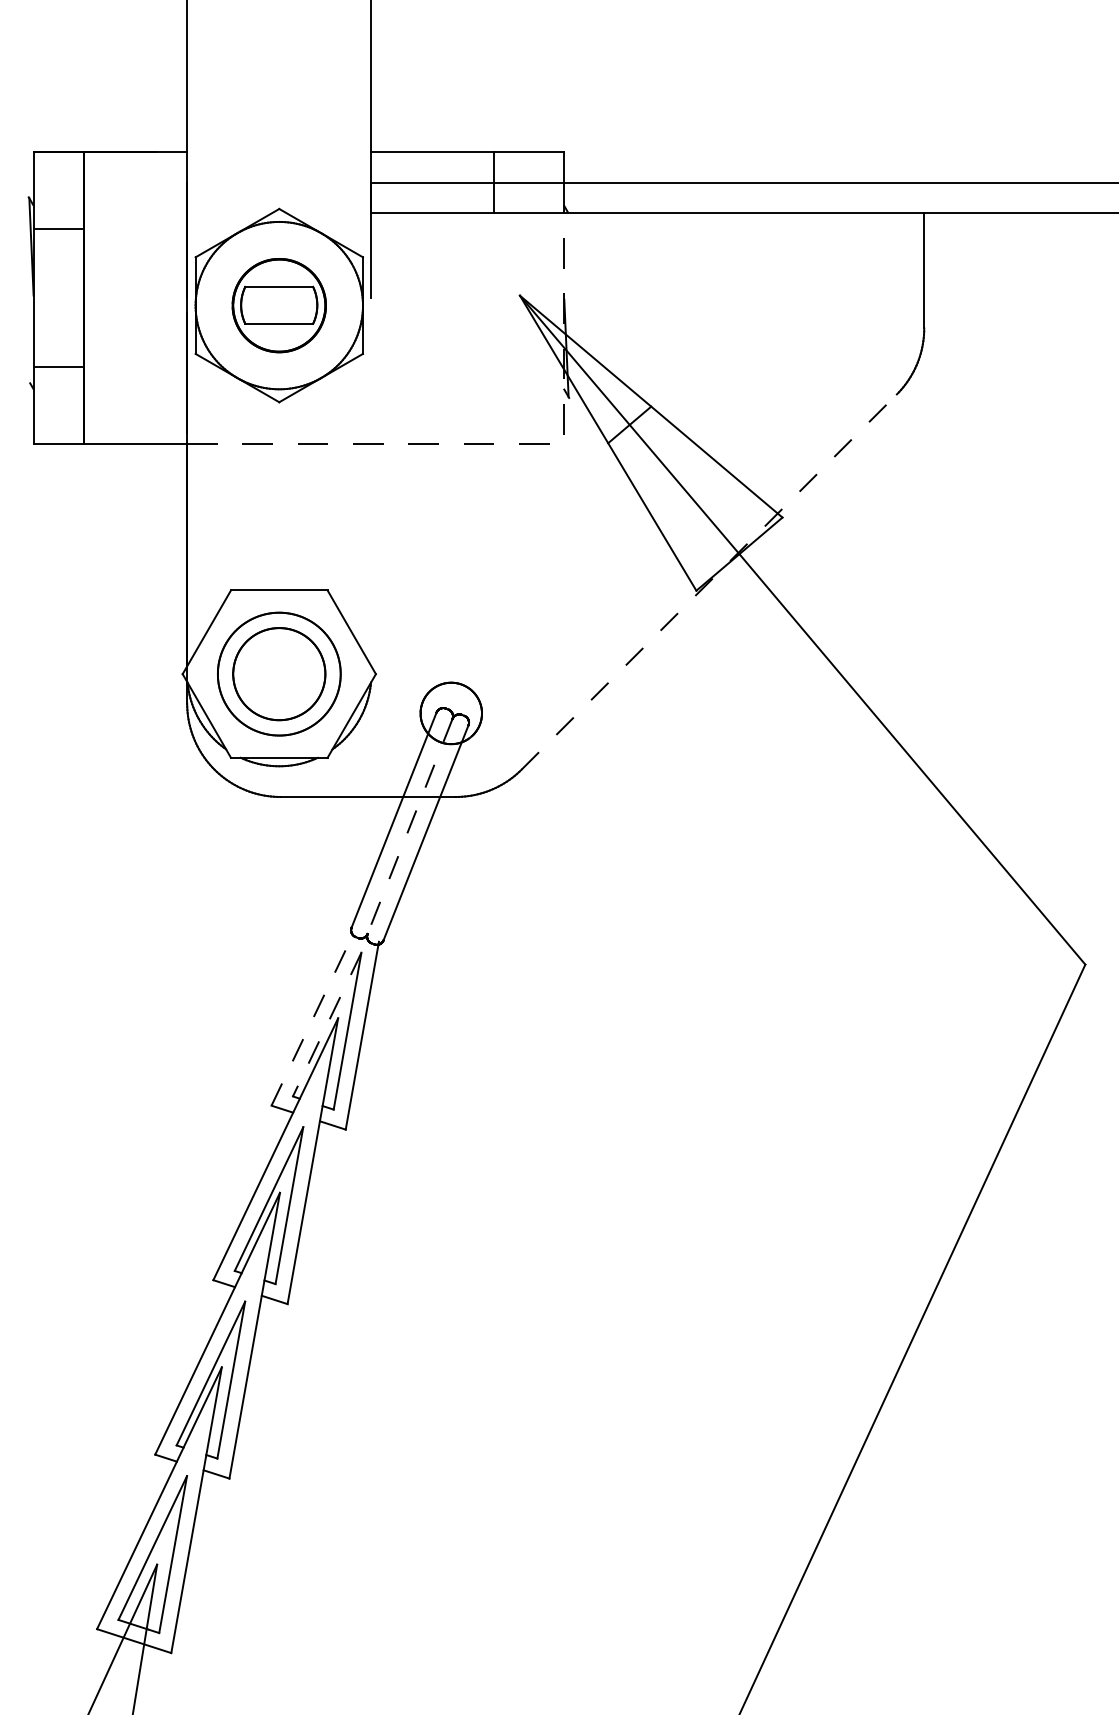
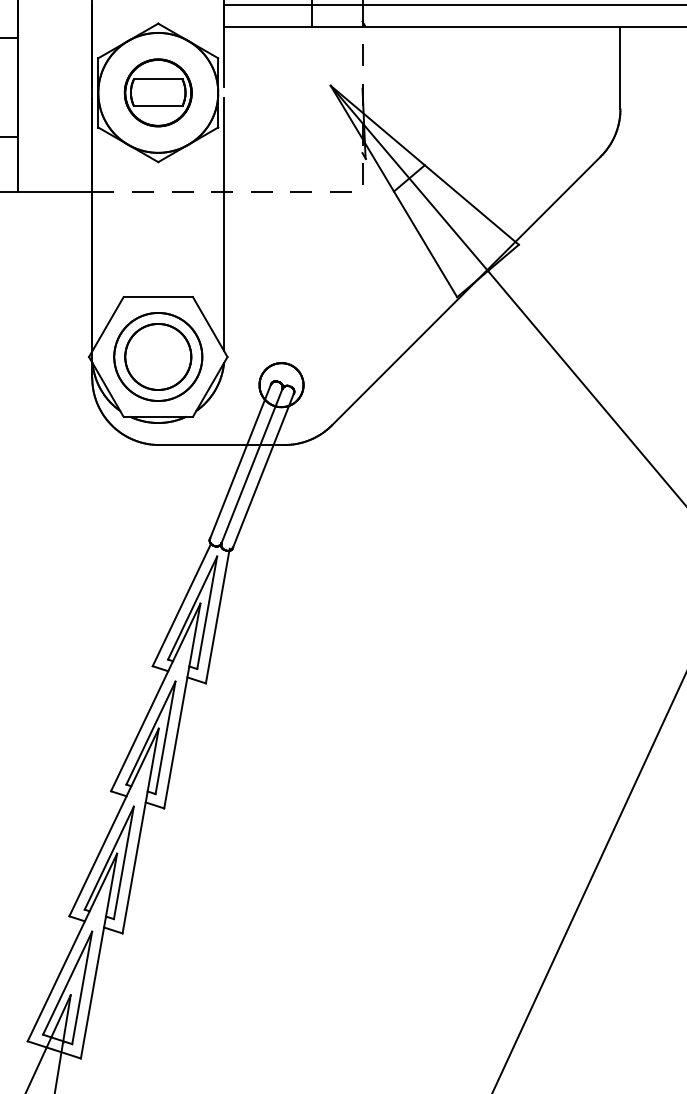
line: (371, 489) -> (224, 224), added
line: (709, 581) -> (466, 290), dashed -> solid
line: (409, 826) -> (251, 466), dashed -> solid
line: (312, 1020) -> (182, 605), dashed -> solid
line: (327, 1024) -> (192, 608), dashed -> solid

